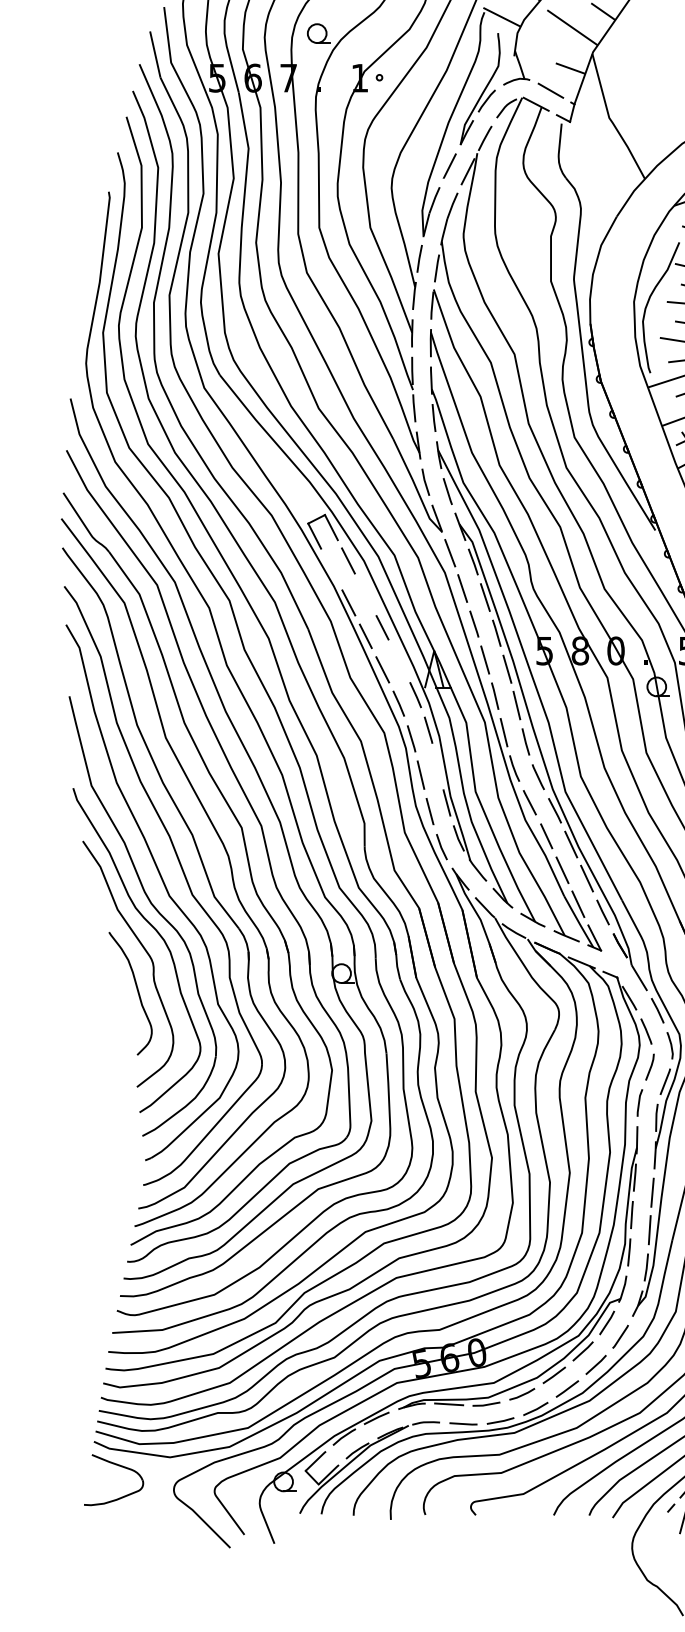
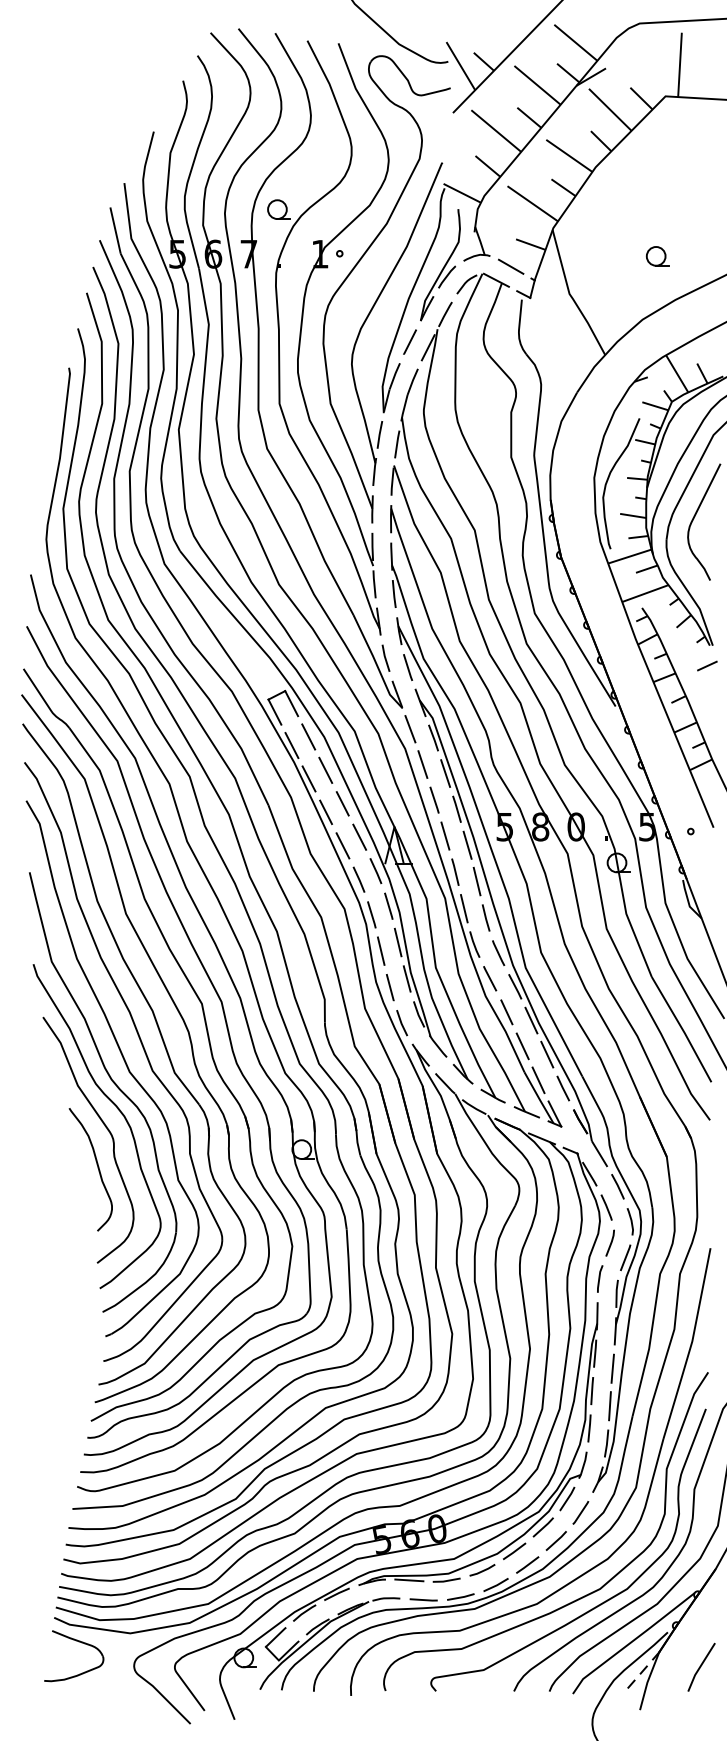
line: (331, 569) -> (291, 745), added
line: (365, 593) -> (325, 769), added
line: (399, 660) -> (359, 836), added
line: (437, 766) -> (397, 942), added

